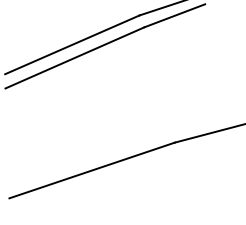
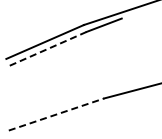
line: (74, 57) -> (46, 49), solid -> dashed
line: (93, 170) -> (57, 114), solid -> dashed

